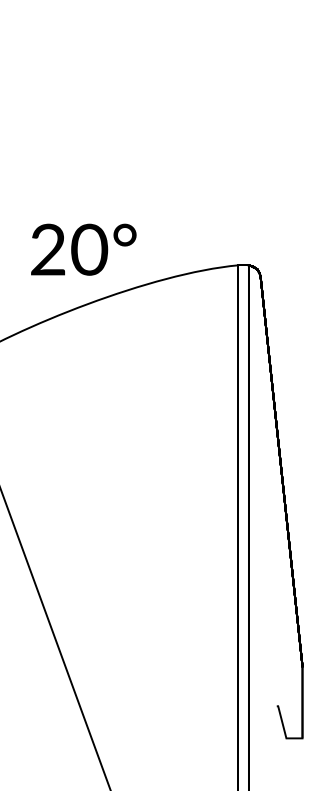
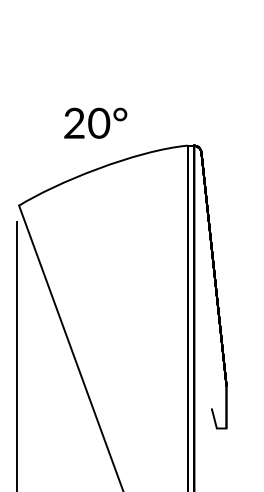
text: (83, 248) -> (95, 122), moved

